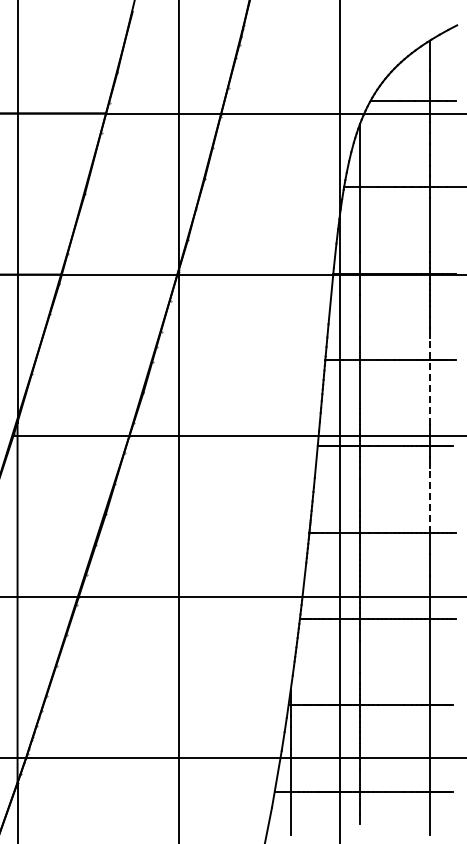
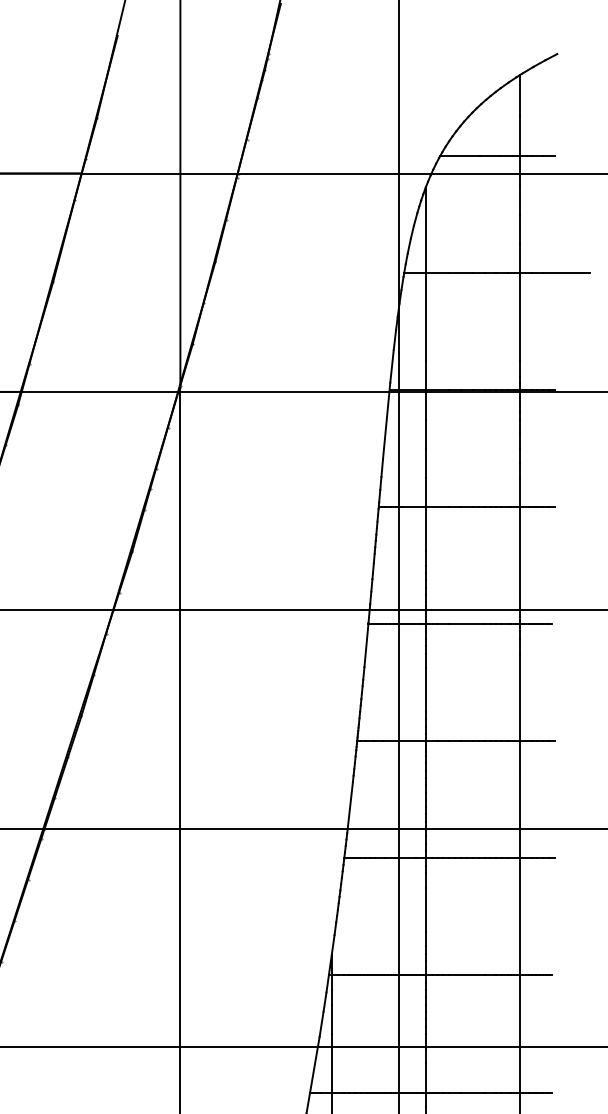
line: (429, 381) -> (519, 536), dashed -> solid
line: (429, 499) -> (519, 696), dashed -> solid

